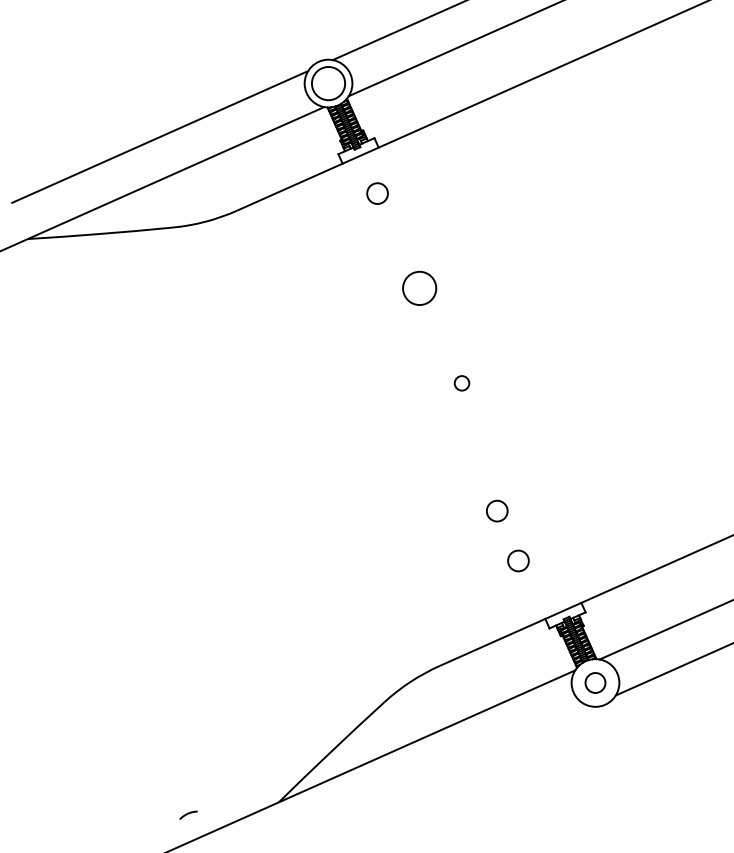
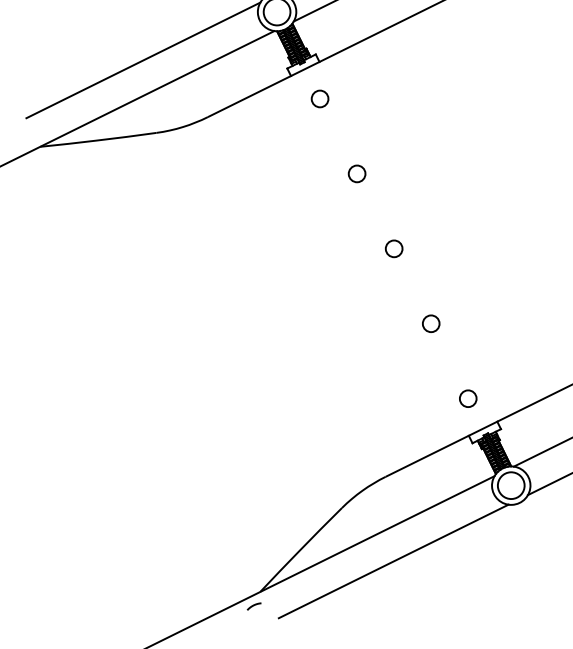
circle: (419, 288) -> (356, 173), size x0.62
circle: (461, 383) -> (393, 249), size x1.43
circle: (497, 510) -> (431, 323), moved
circle: (518, 560) -> (468, 398), moved
circle: (595, 682) -> (511, 485), size x1.67
line: (445, 770) -> (393, 560), added
curve: (188, 814) -> (254, 606), moved

